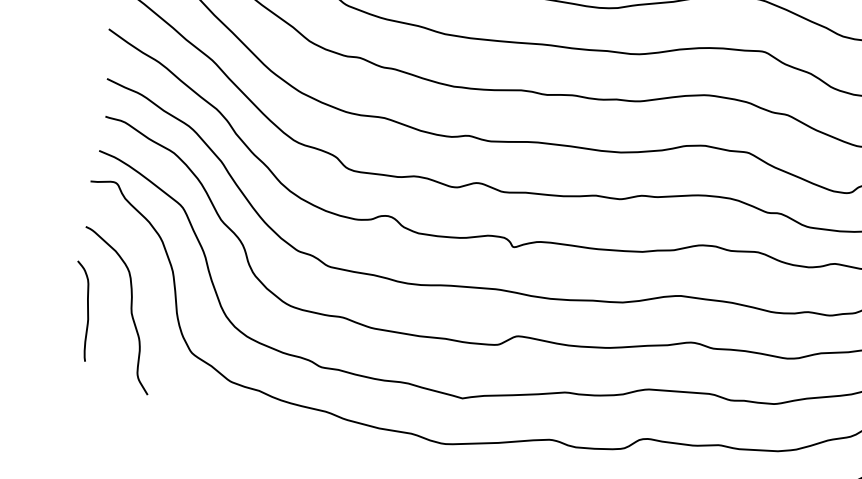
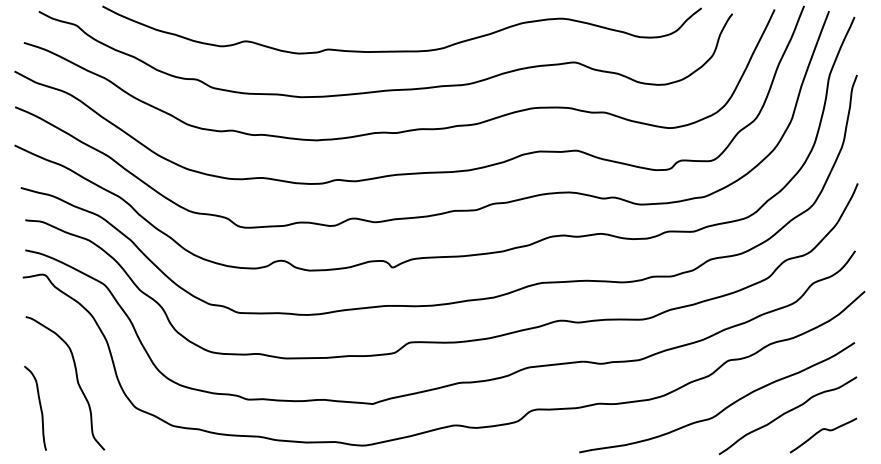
curve: (86, 309) -> (39, 406), moved

